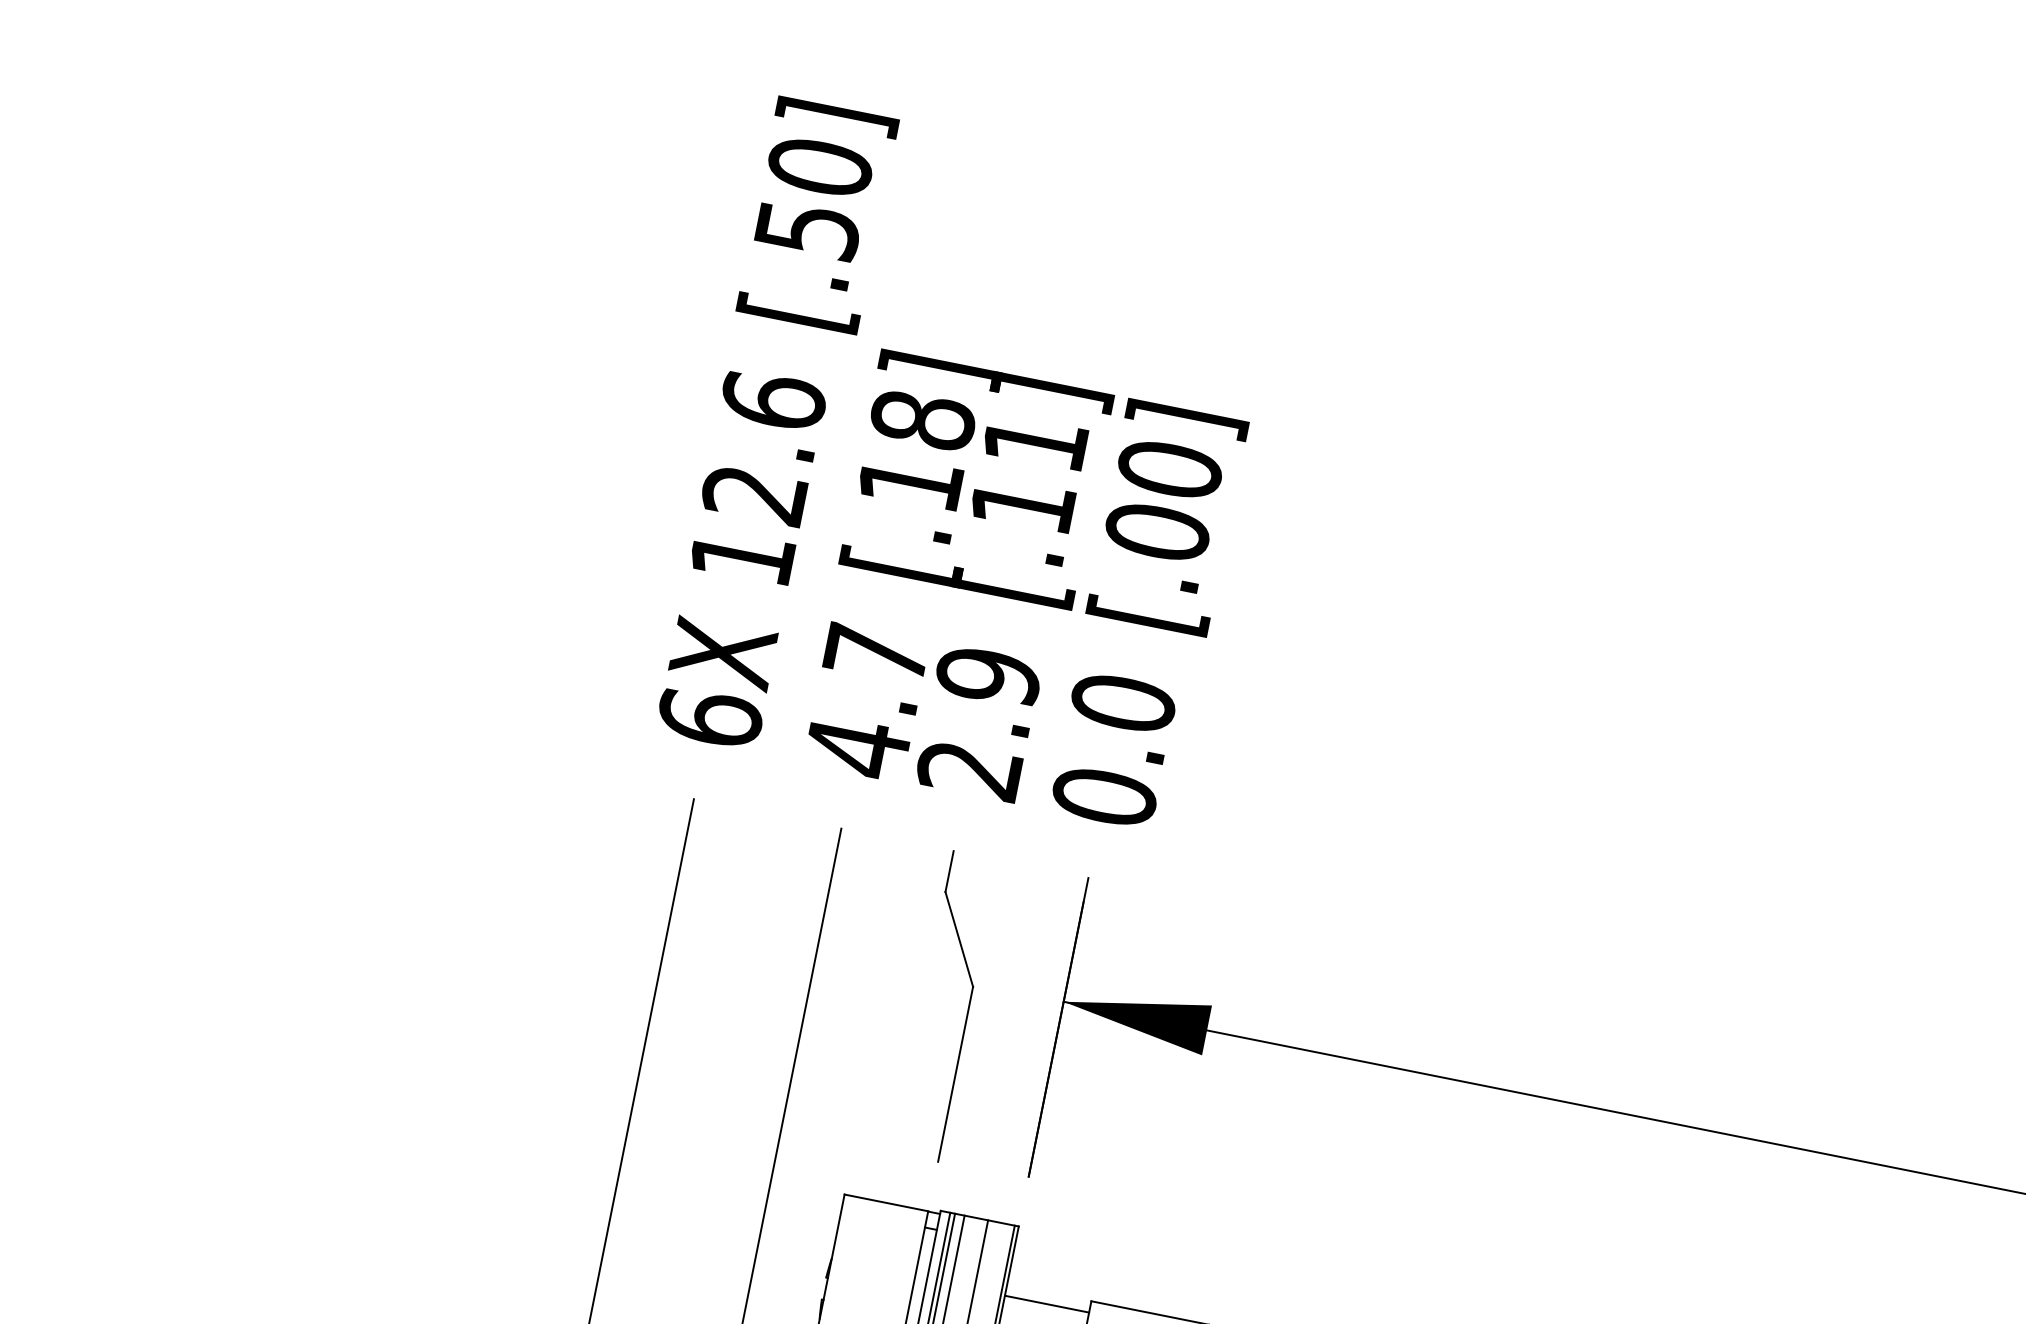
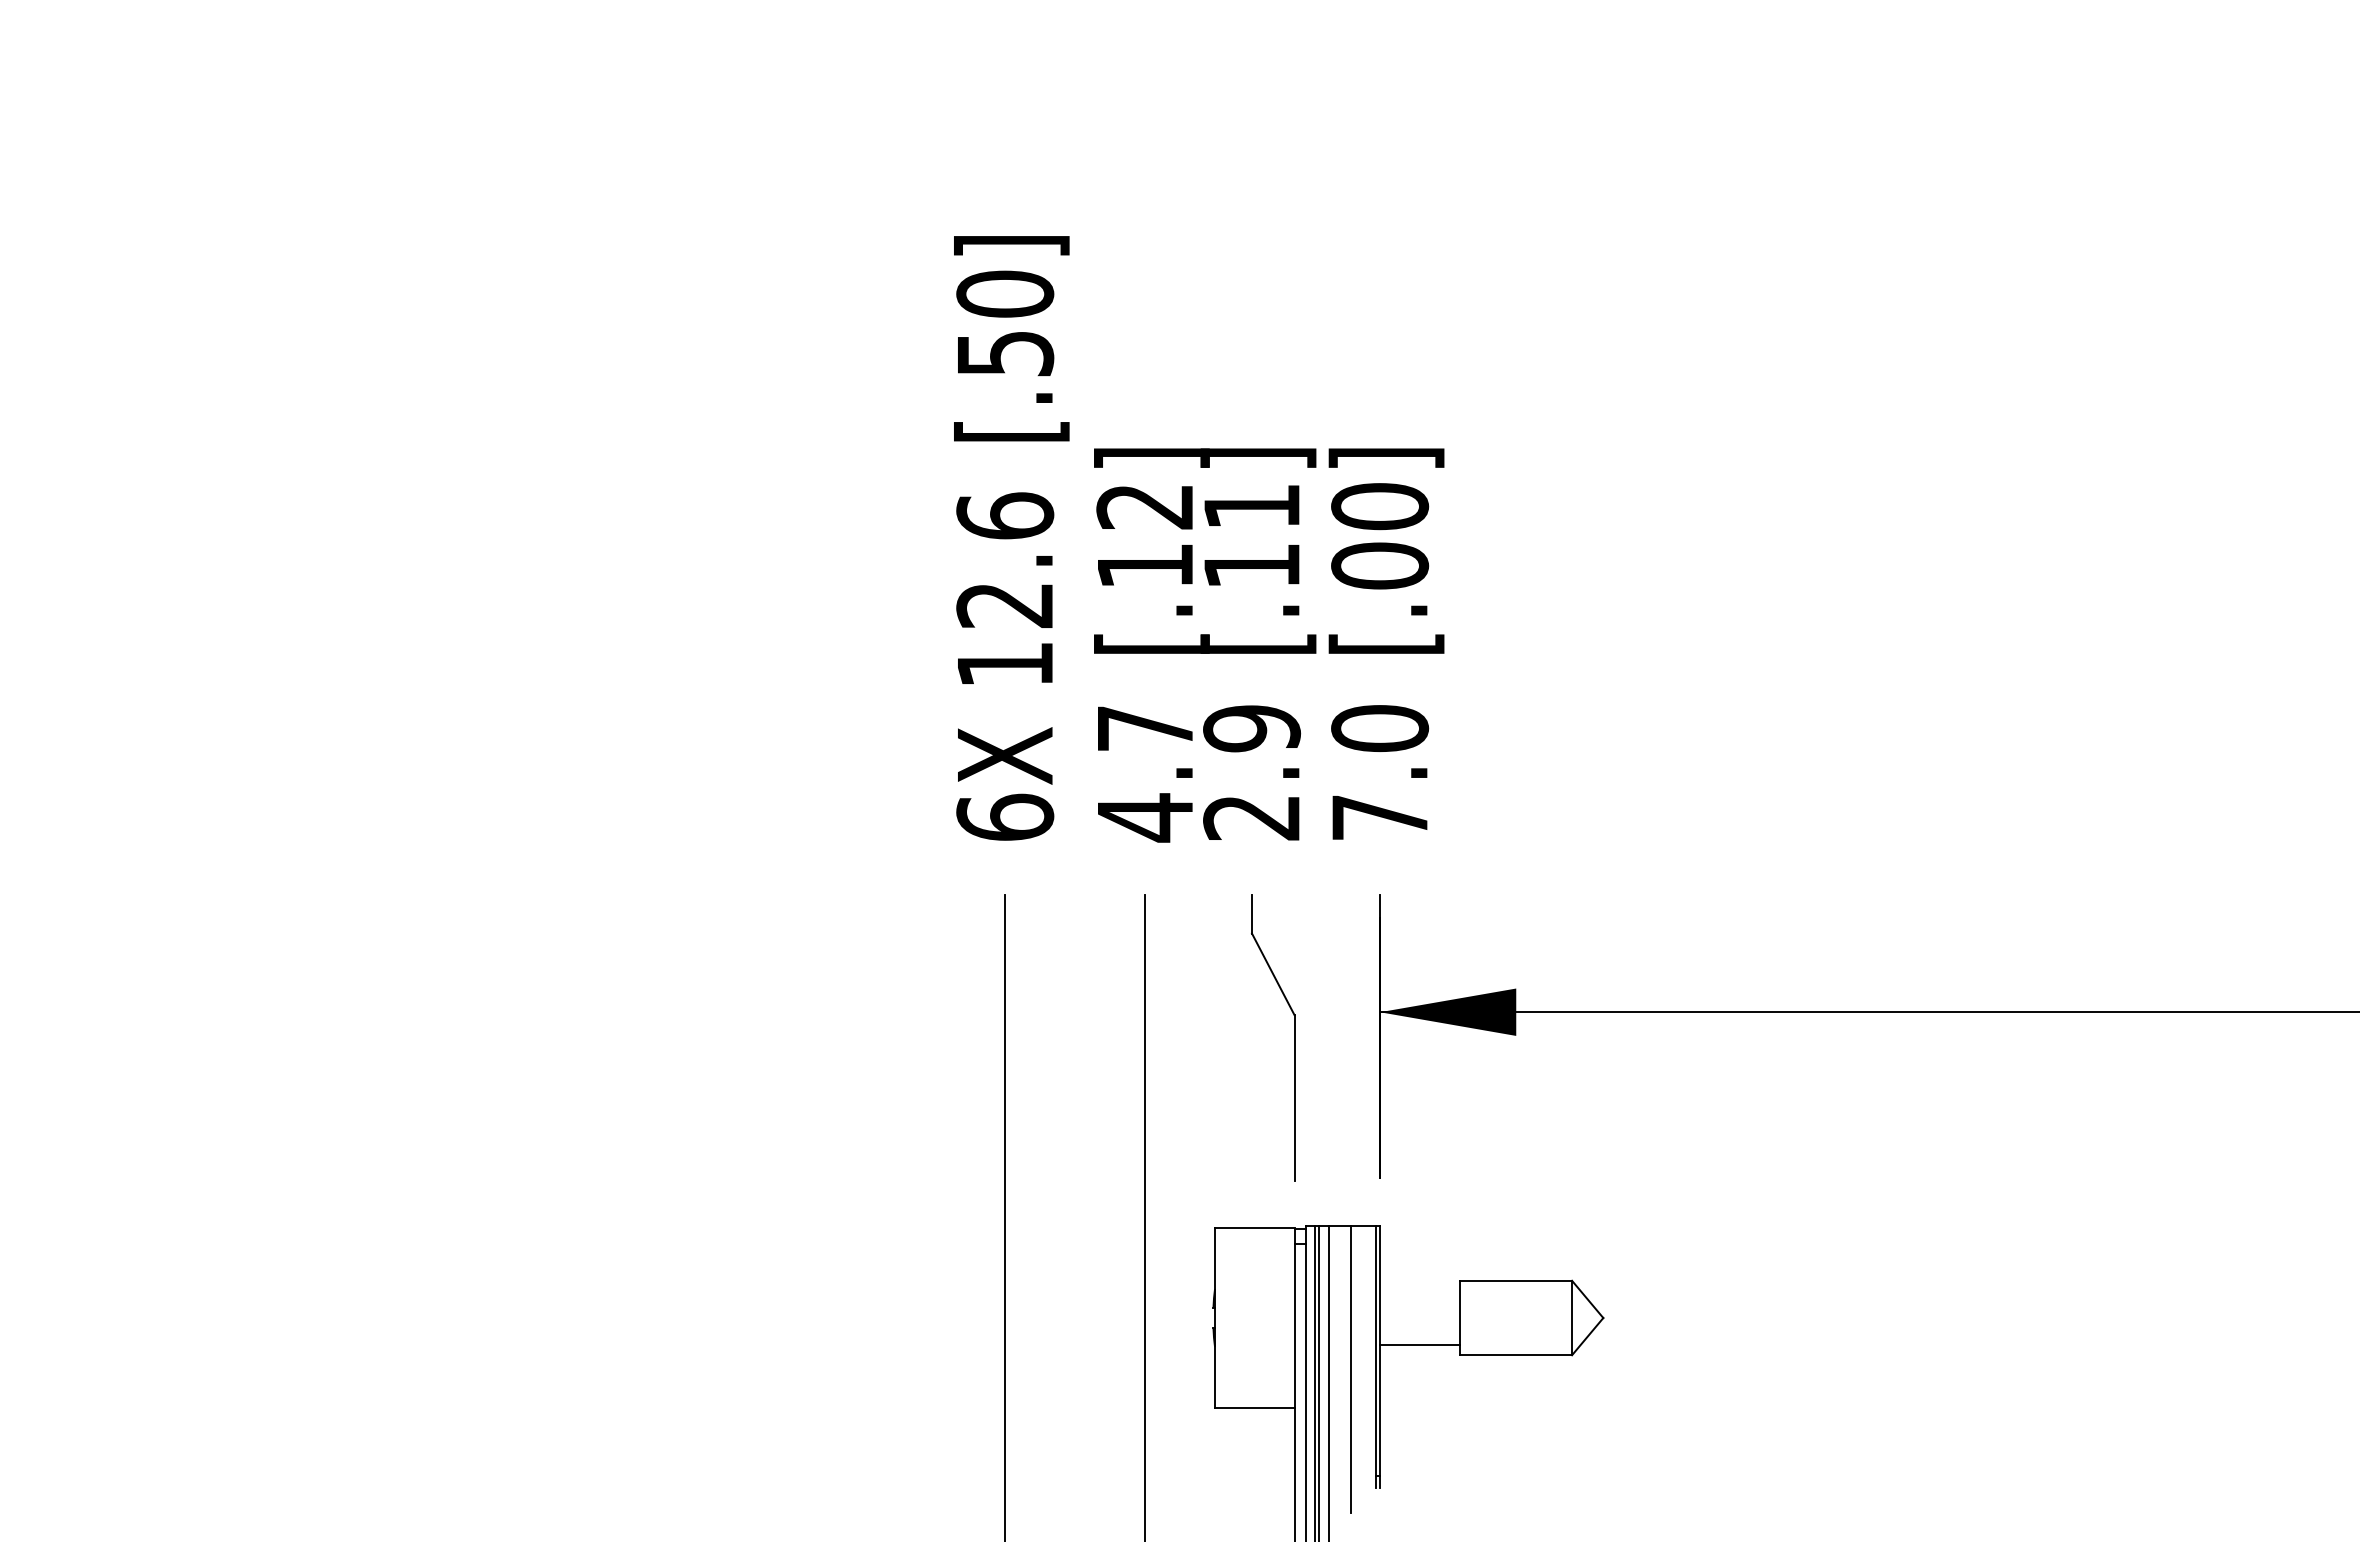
text: (923, 420) -> (1145, 506), [.18] -> [.12]
text: (1105, 796) -> (1380, 817), 0.0 -> 7.0
line: (1047, 1304) -> (1420, 1291), removed

